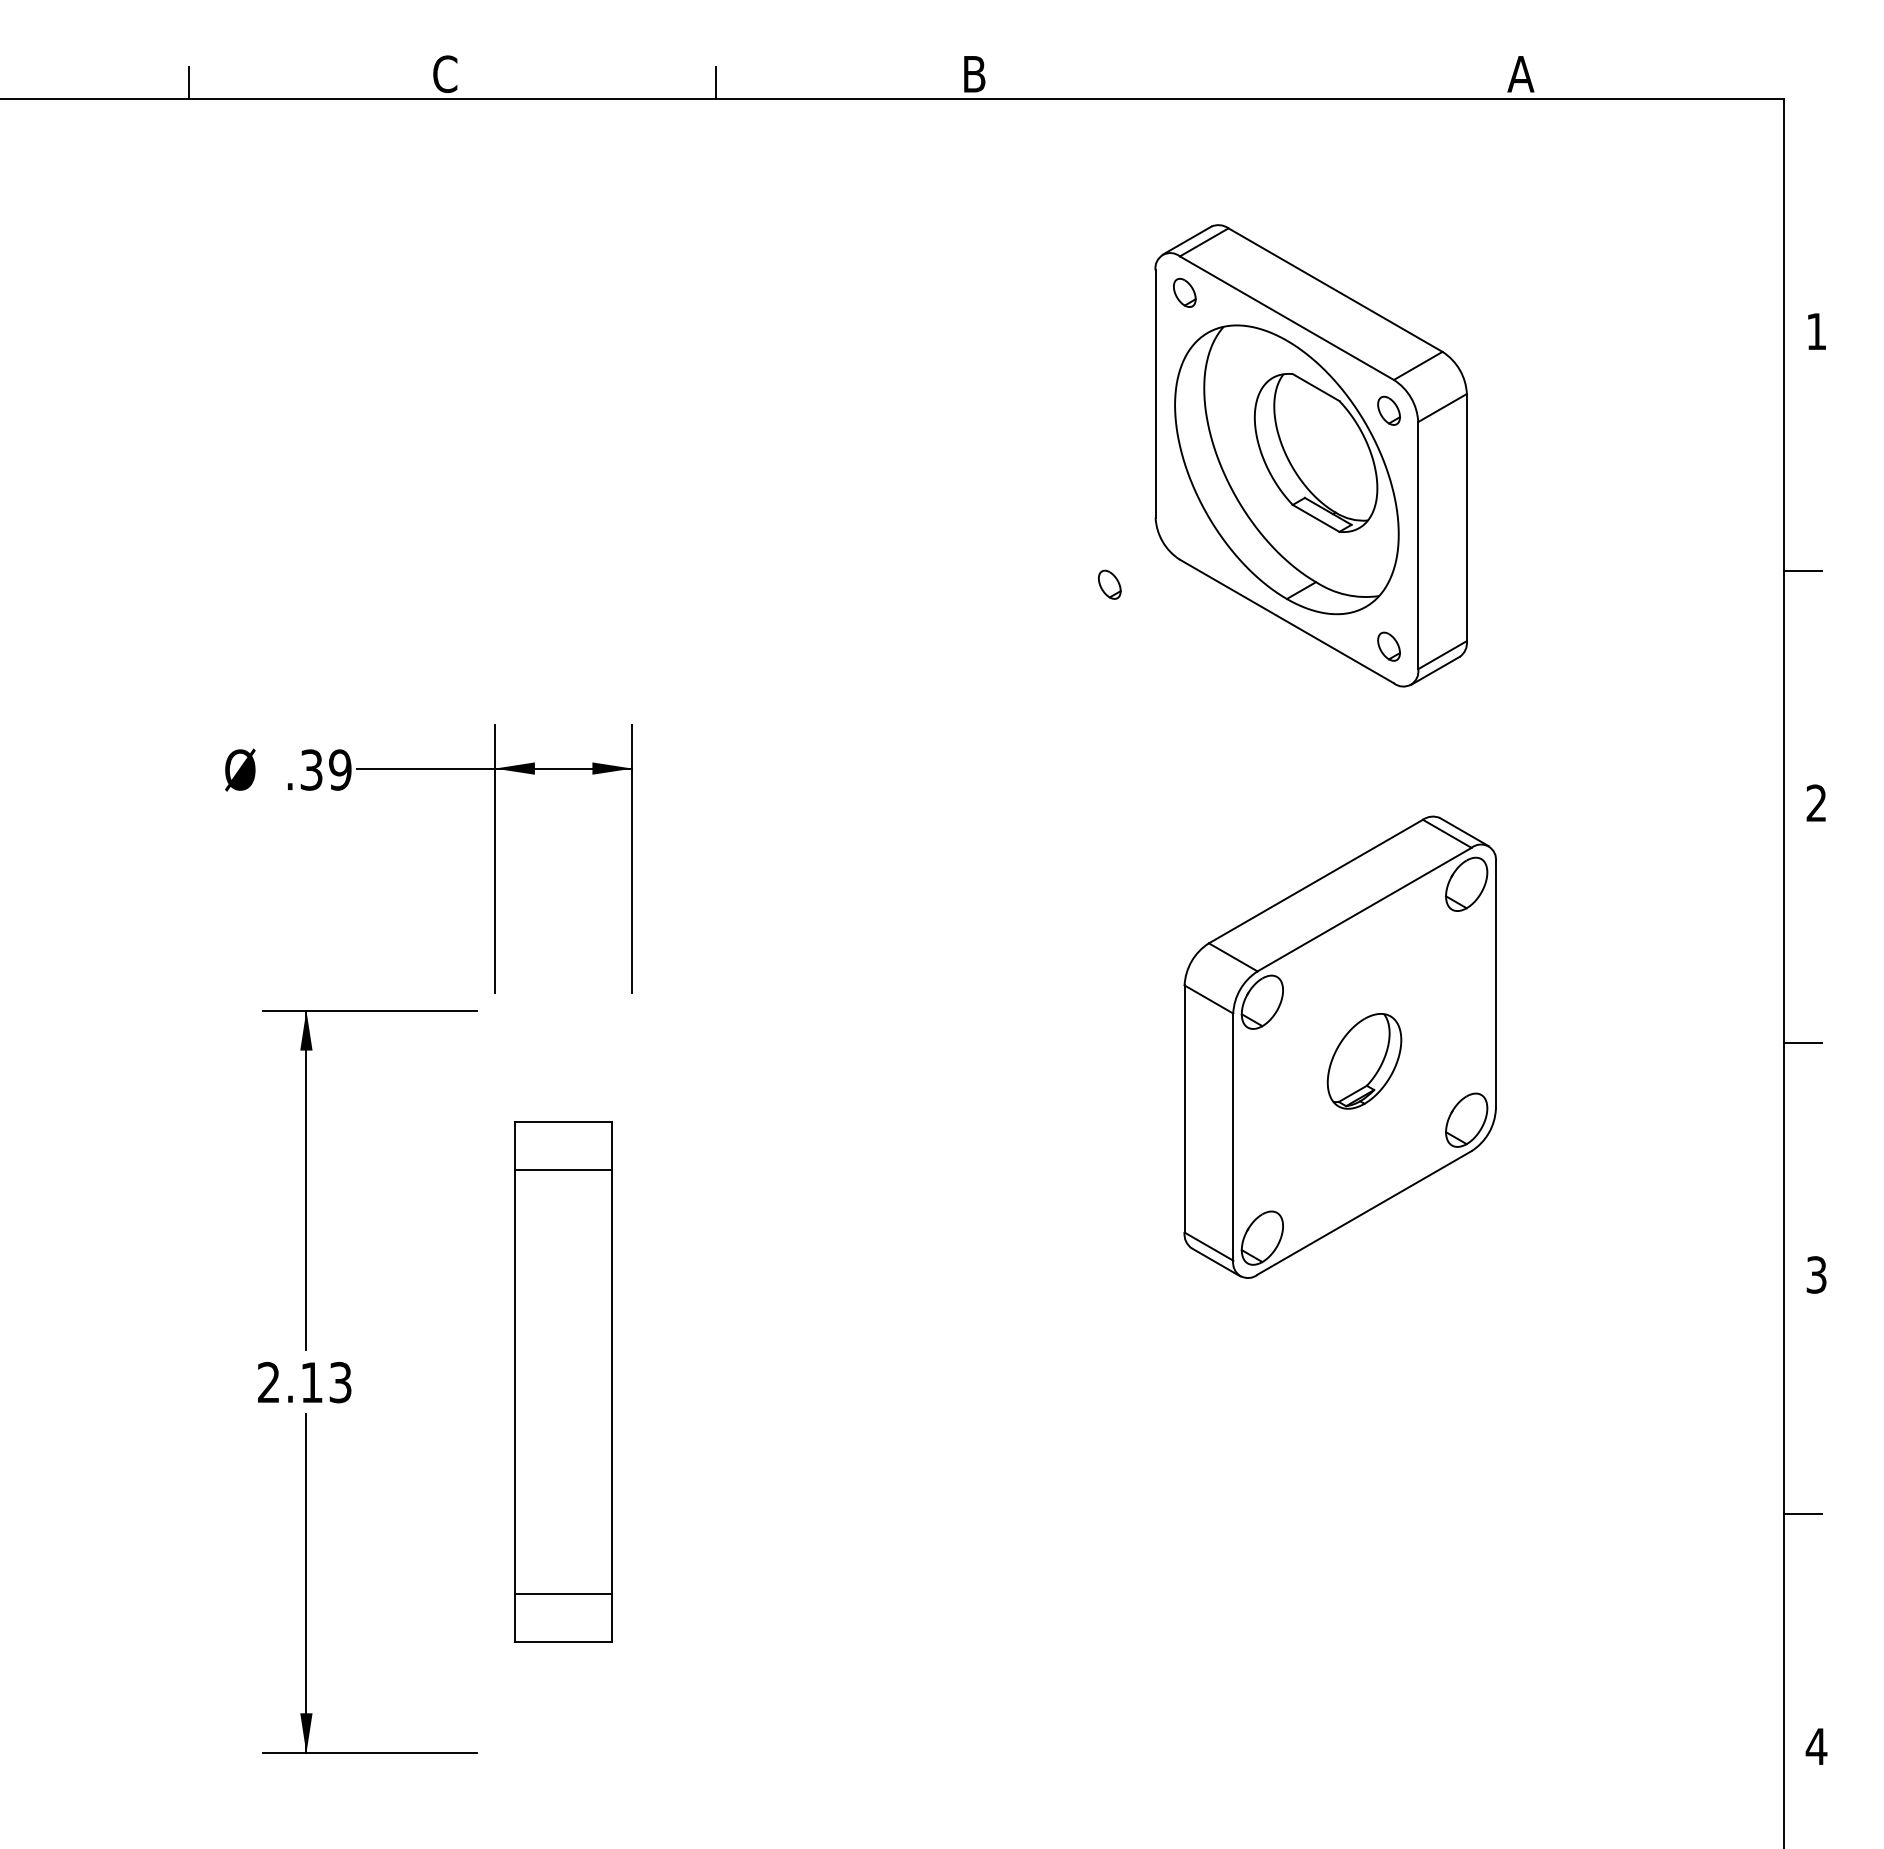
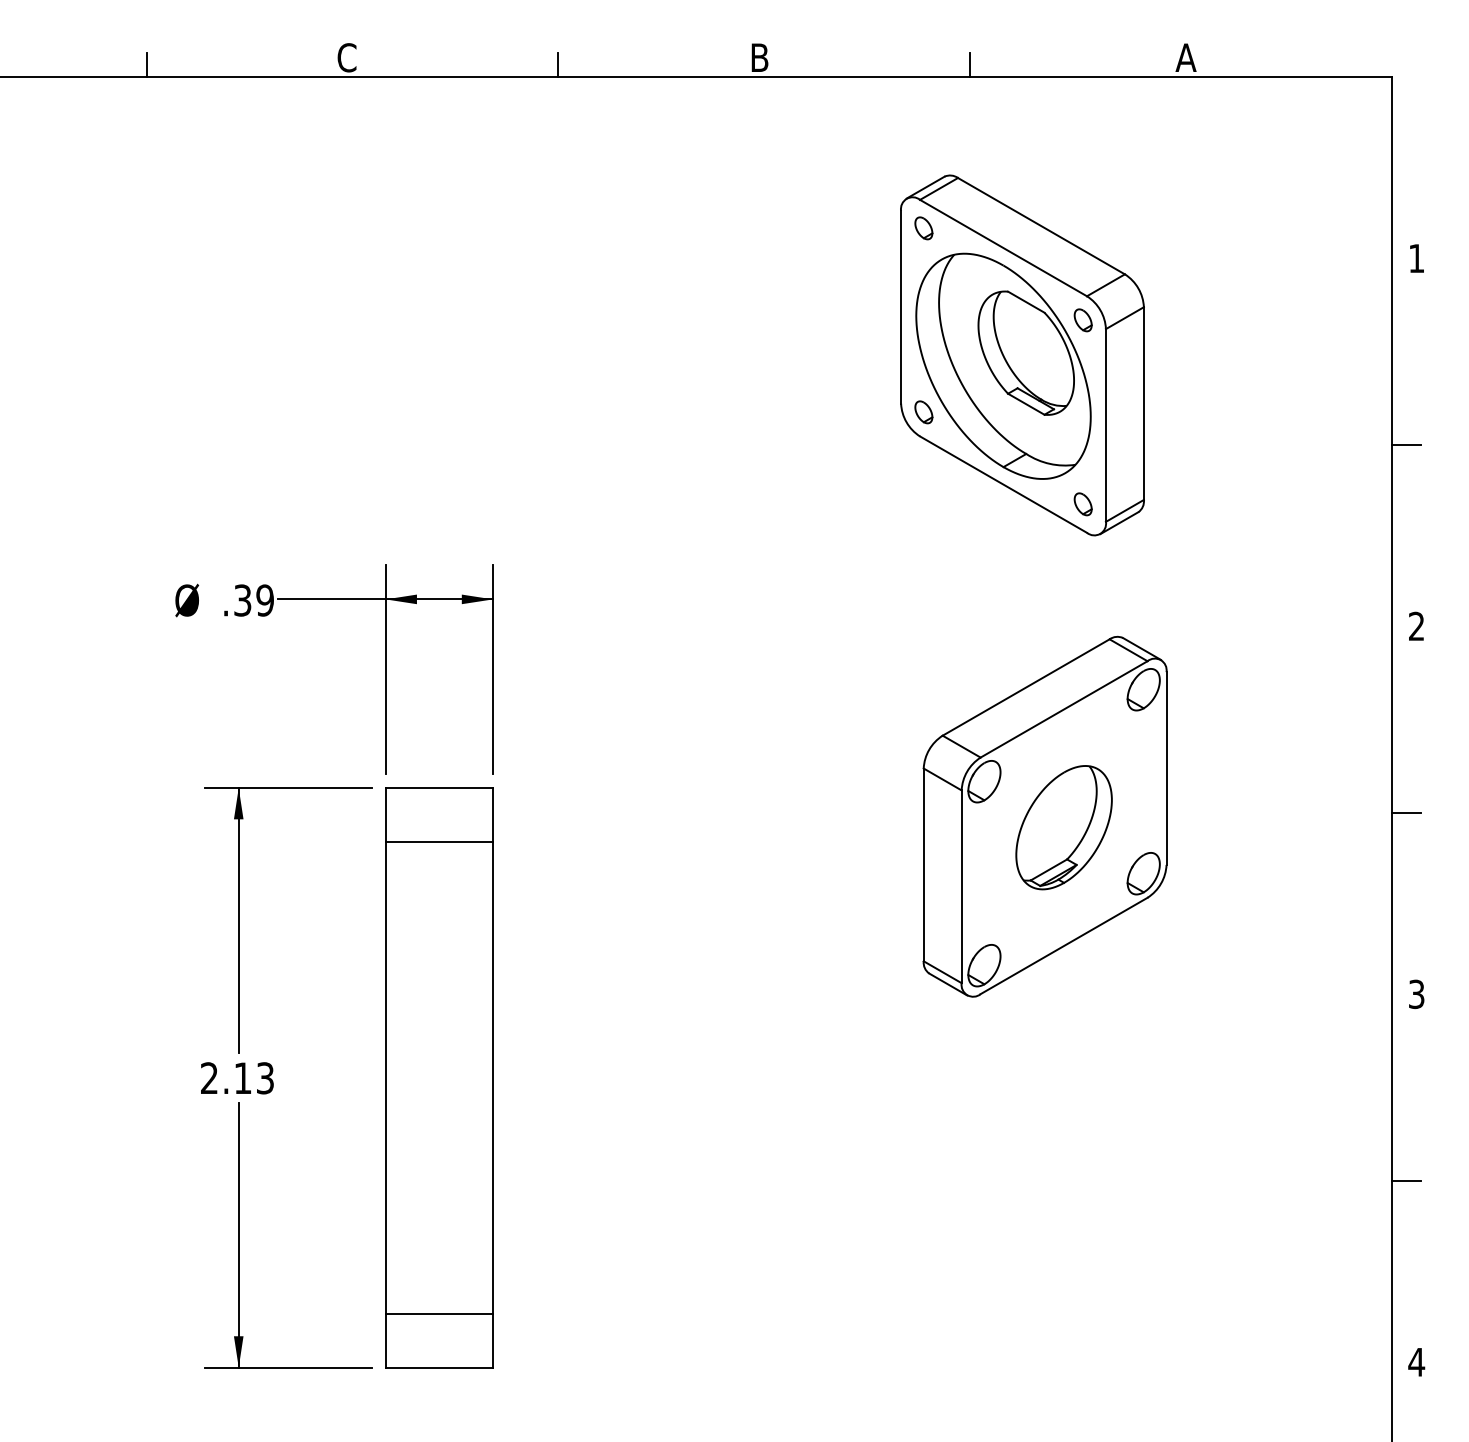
line: (1243, 83) -> (969, 65), added
part: (1109, 584) -> (923, 412), moved
part: (1364, 1061) -> (1064, 827), size x1.67
part: (563, 1381) -> (439, 1077), size x1.43

